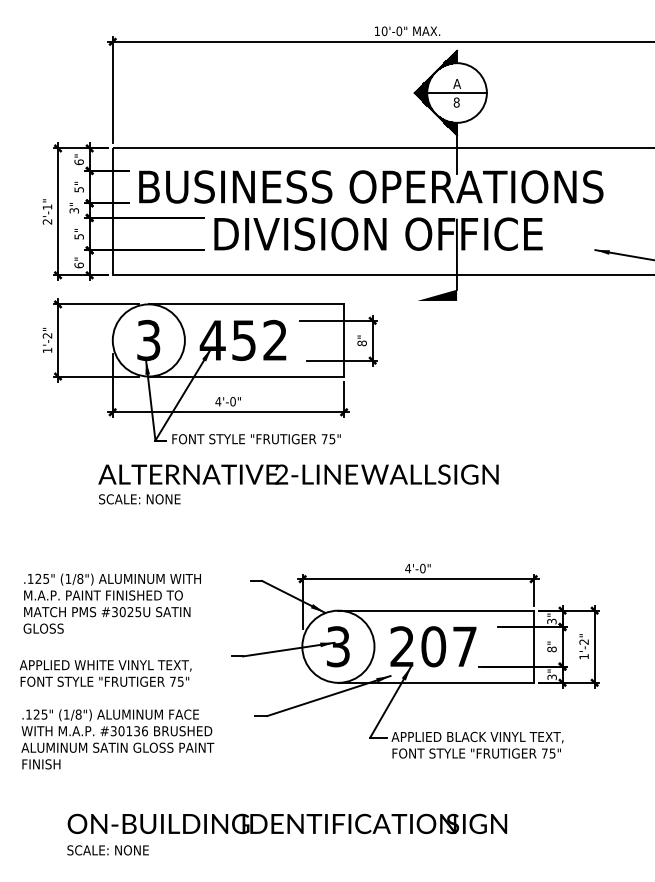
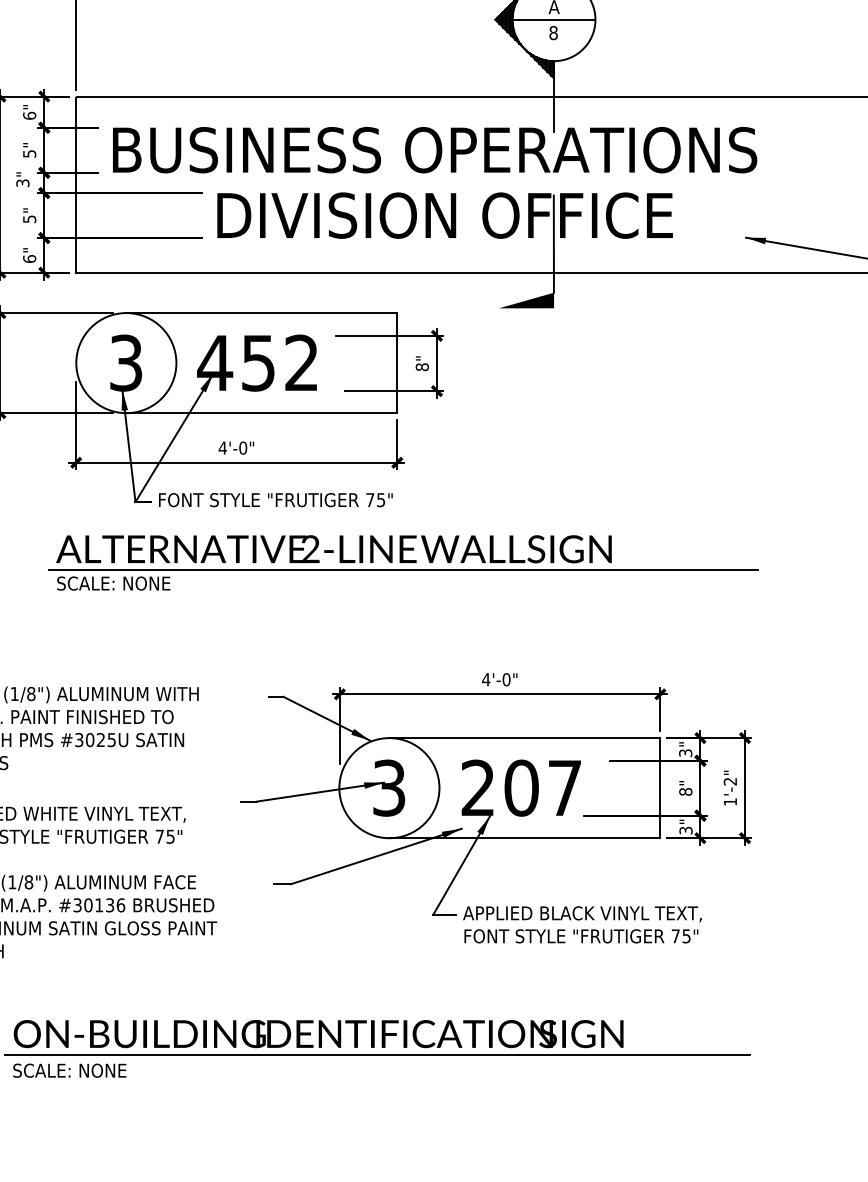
line: (348, 489) -> (403, 569), added
line: (329, 838) -> (377, 1054), added

